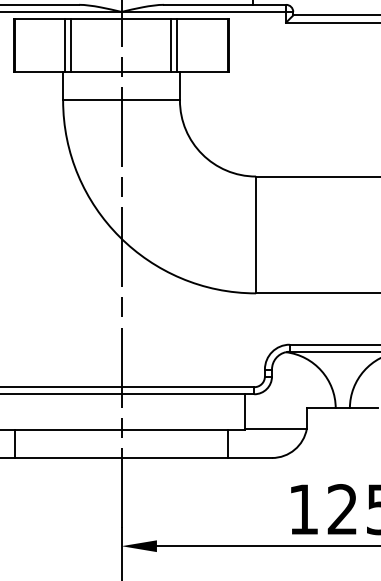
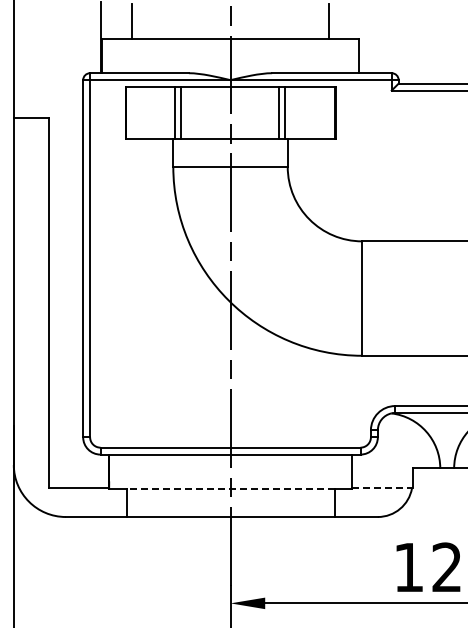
line: (276, 428) -> (382, 488), solid -> dashed
line: (121, 429) -> (230, 489), solid -> dashed

